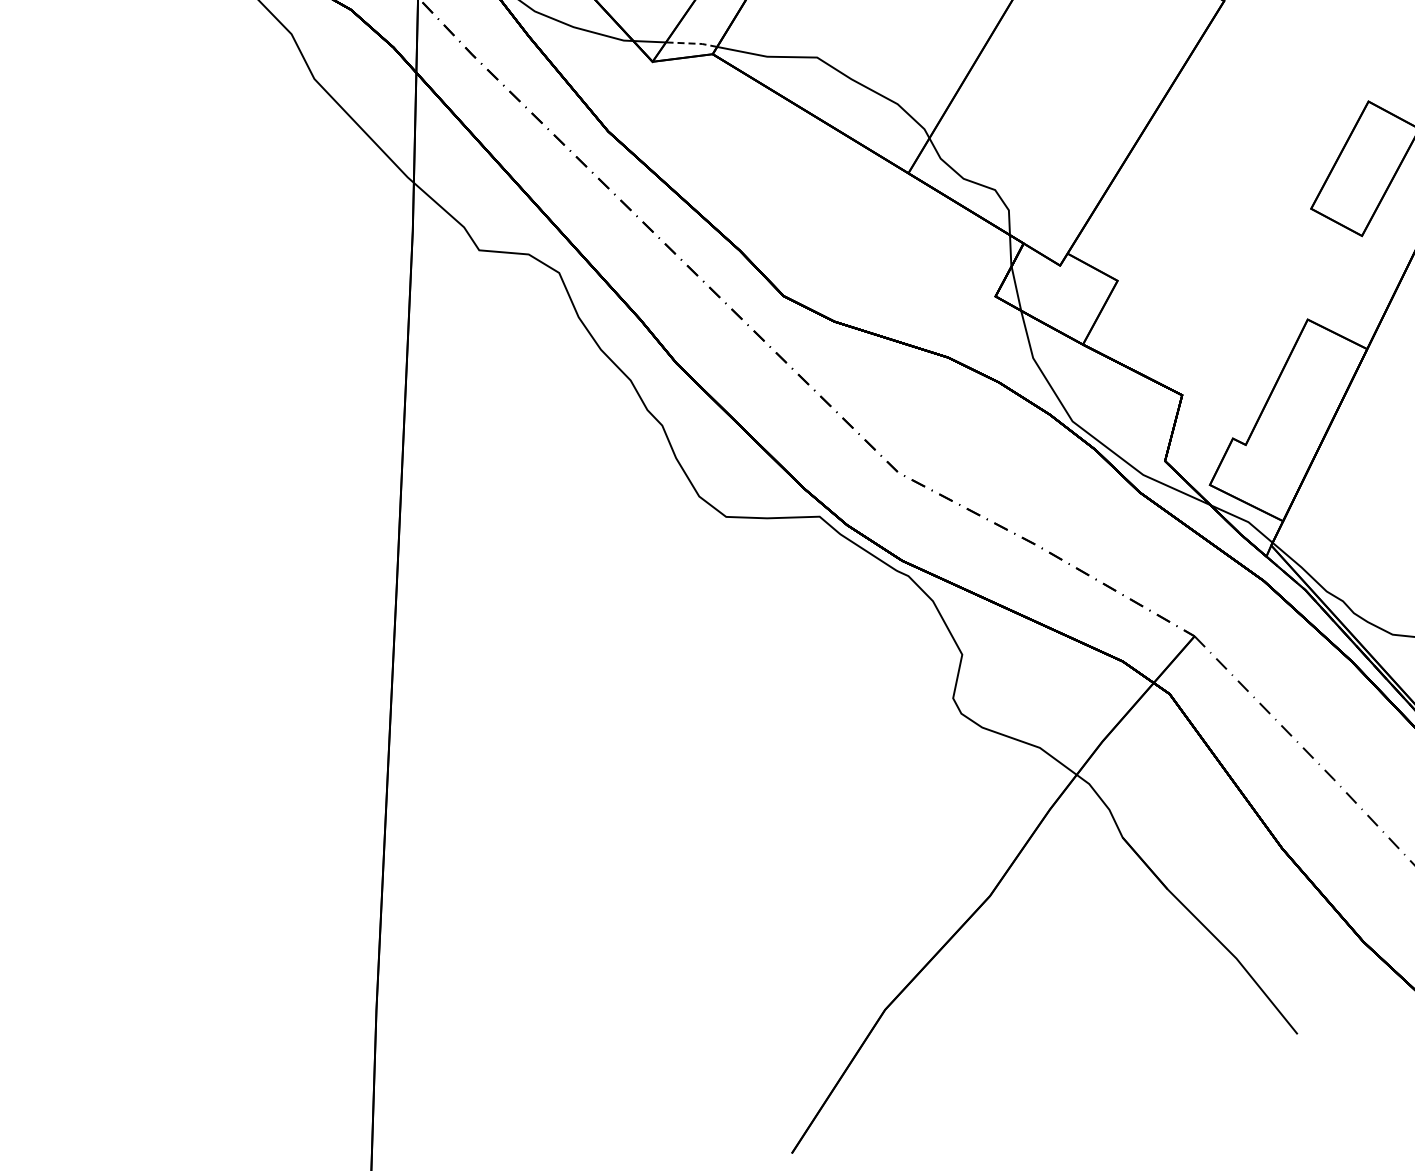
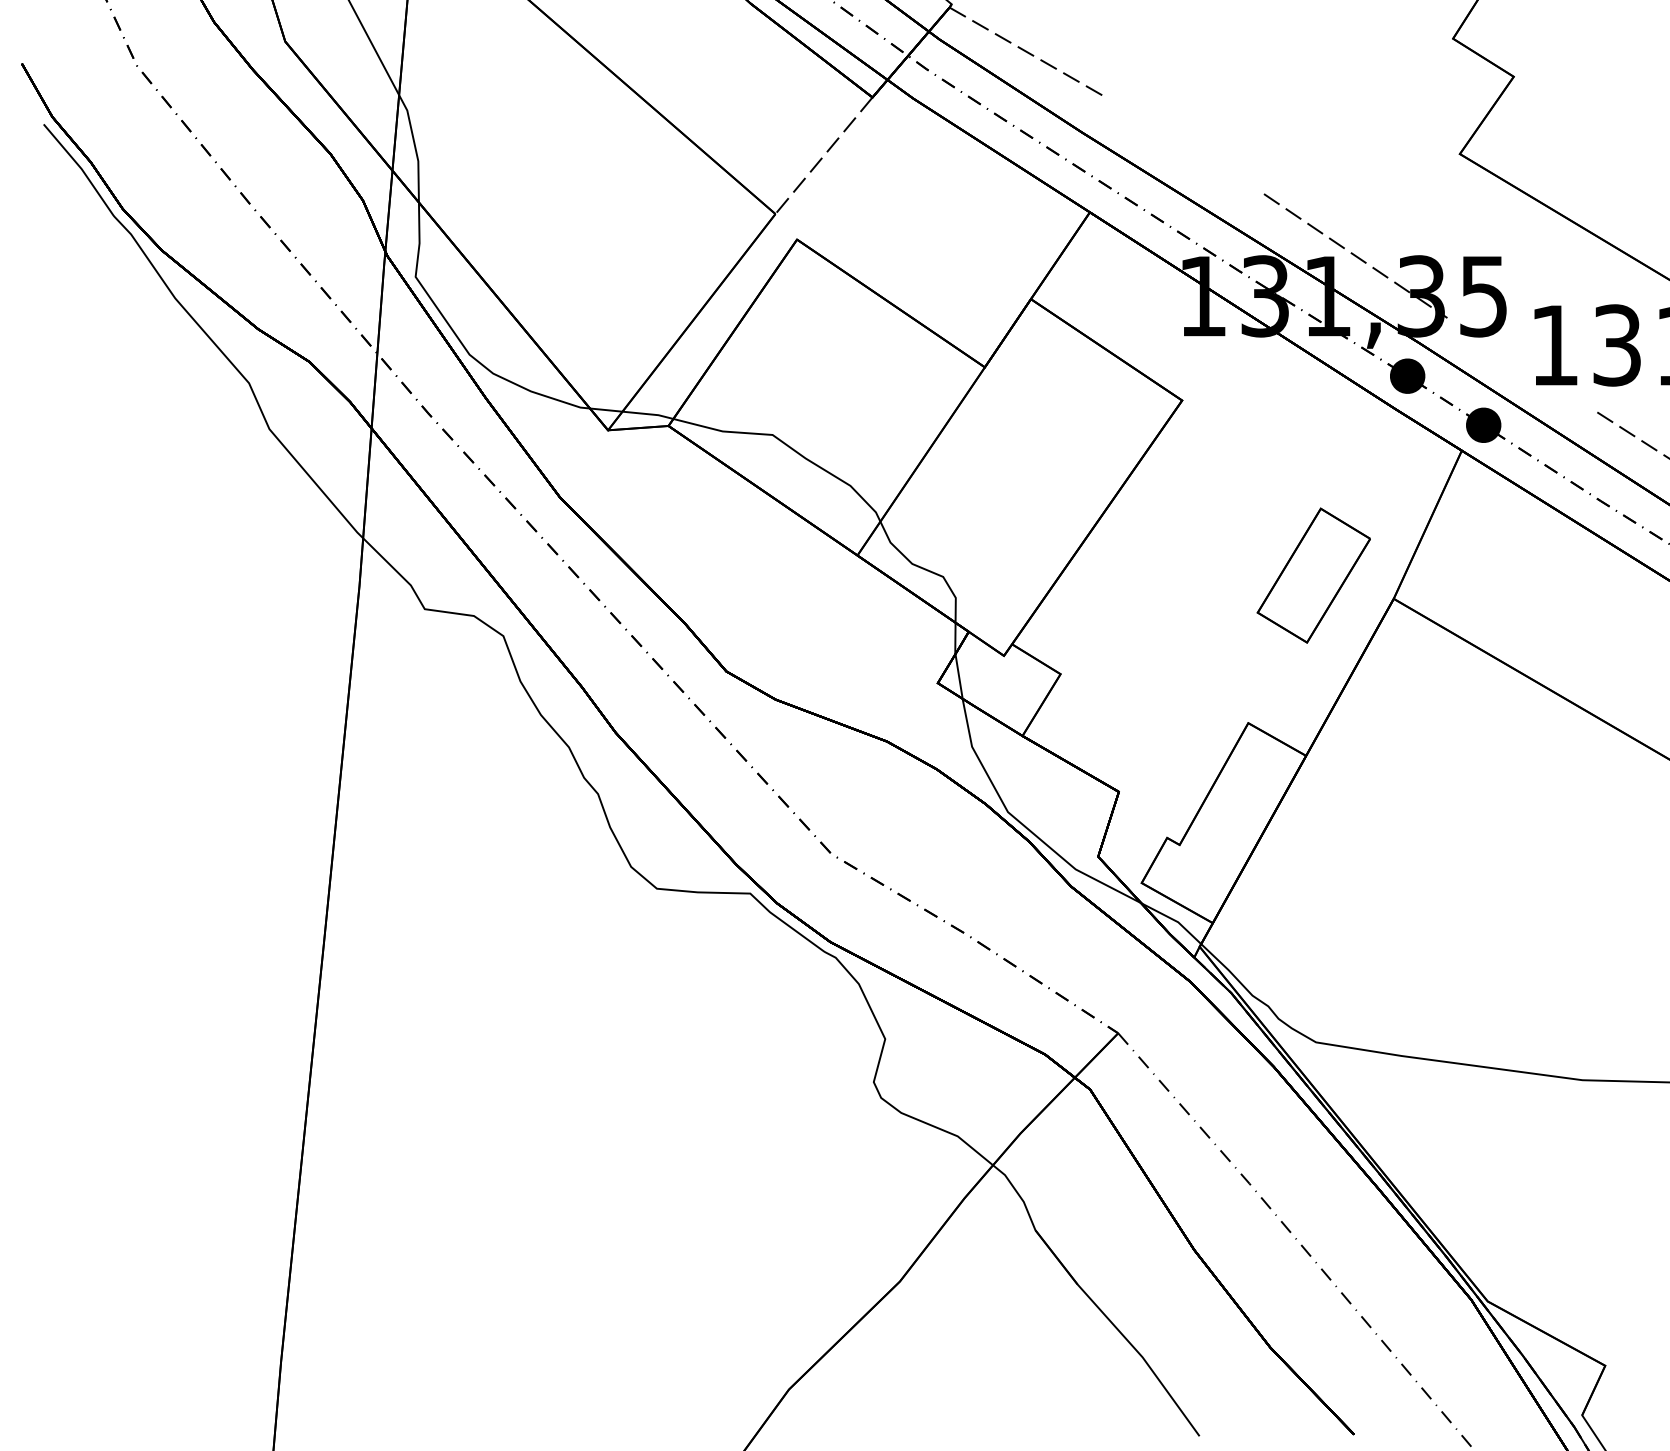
line: (692, 43) -> (648, 414), dashed -> solid

